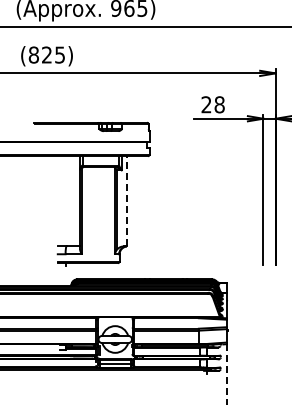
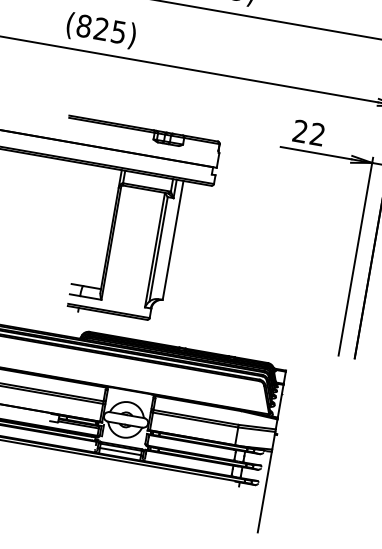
text: (219, 104) -> (317, 134), 28 -> 22
line: (126, 200) -> (172, 239), dashed -> solid
line: (226, 374) -> (264, 491), dashed -> solid

